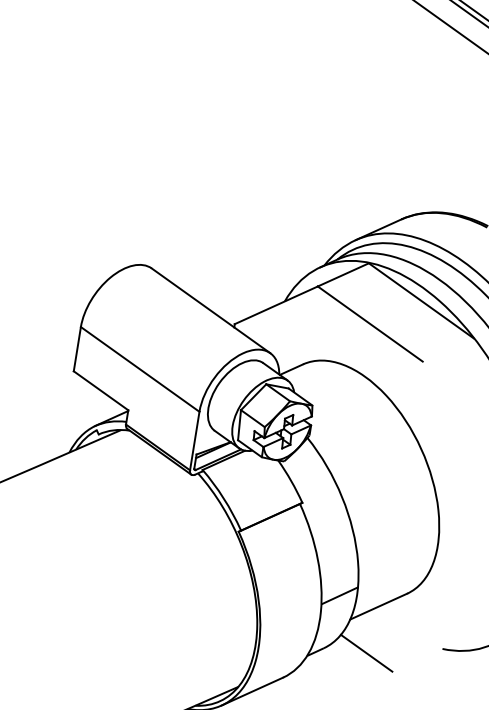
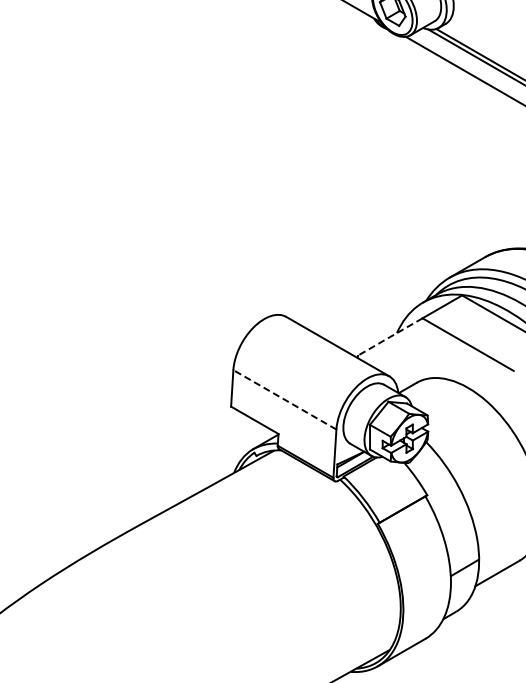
line: (275, 305) -> (389, 337), solid -> dashed
line: (139, 368) -> (284, 399), solid -> dashed
line: (366, 653) -> (491, 612), removed

